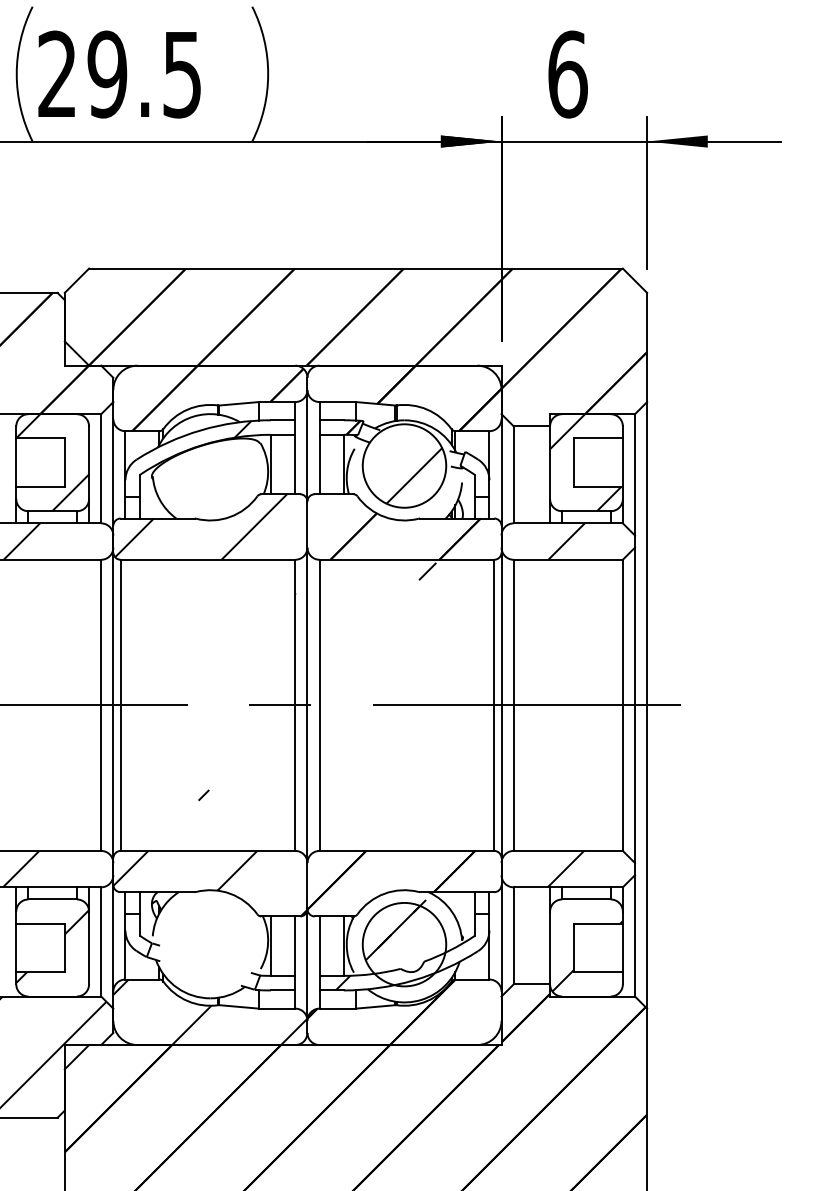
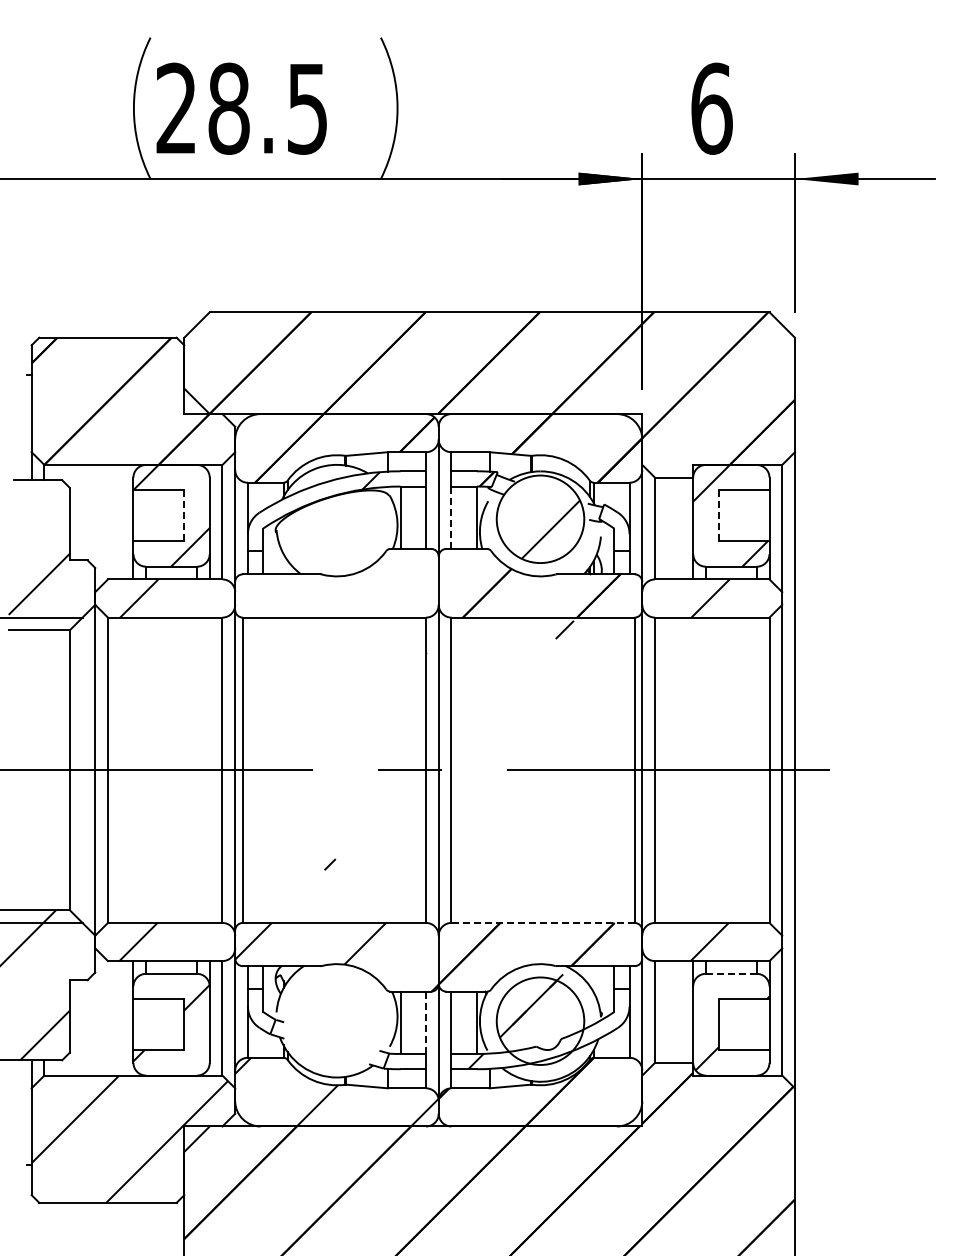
text: (106, 74) -> (228, 108), 29.5 -> 28.5
line: (574, 462) -> (718, 515), solid -> dashed
line: (65, 463) -> (184, 516), solid -> dashed
line: (319, 464) -> (451, 517), solid -> dashed
hatch: (201, 526) -> (327, 582), removed
line: (407, 850) -> (543, 922), solid -> dashed
line: (585, 899) -> (730, 973), solid -> dashed
line: (295, 946) -> (426, 1023), solid -> dashed

